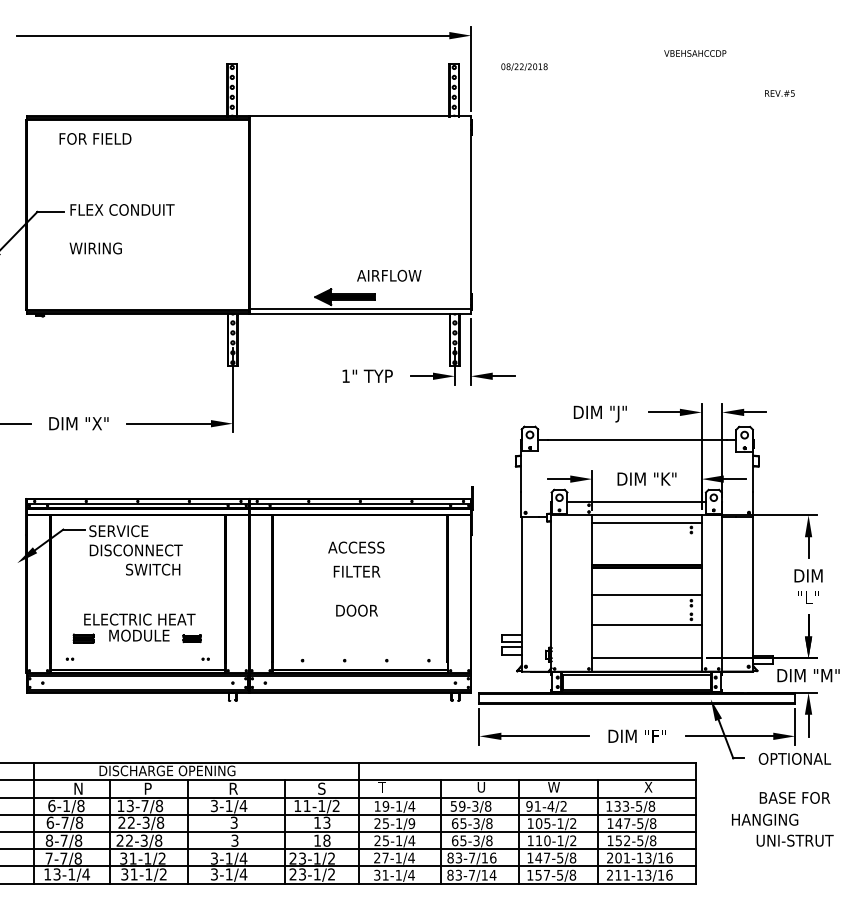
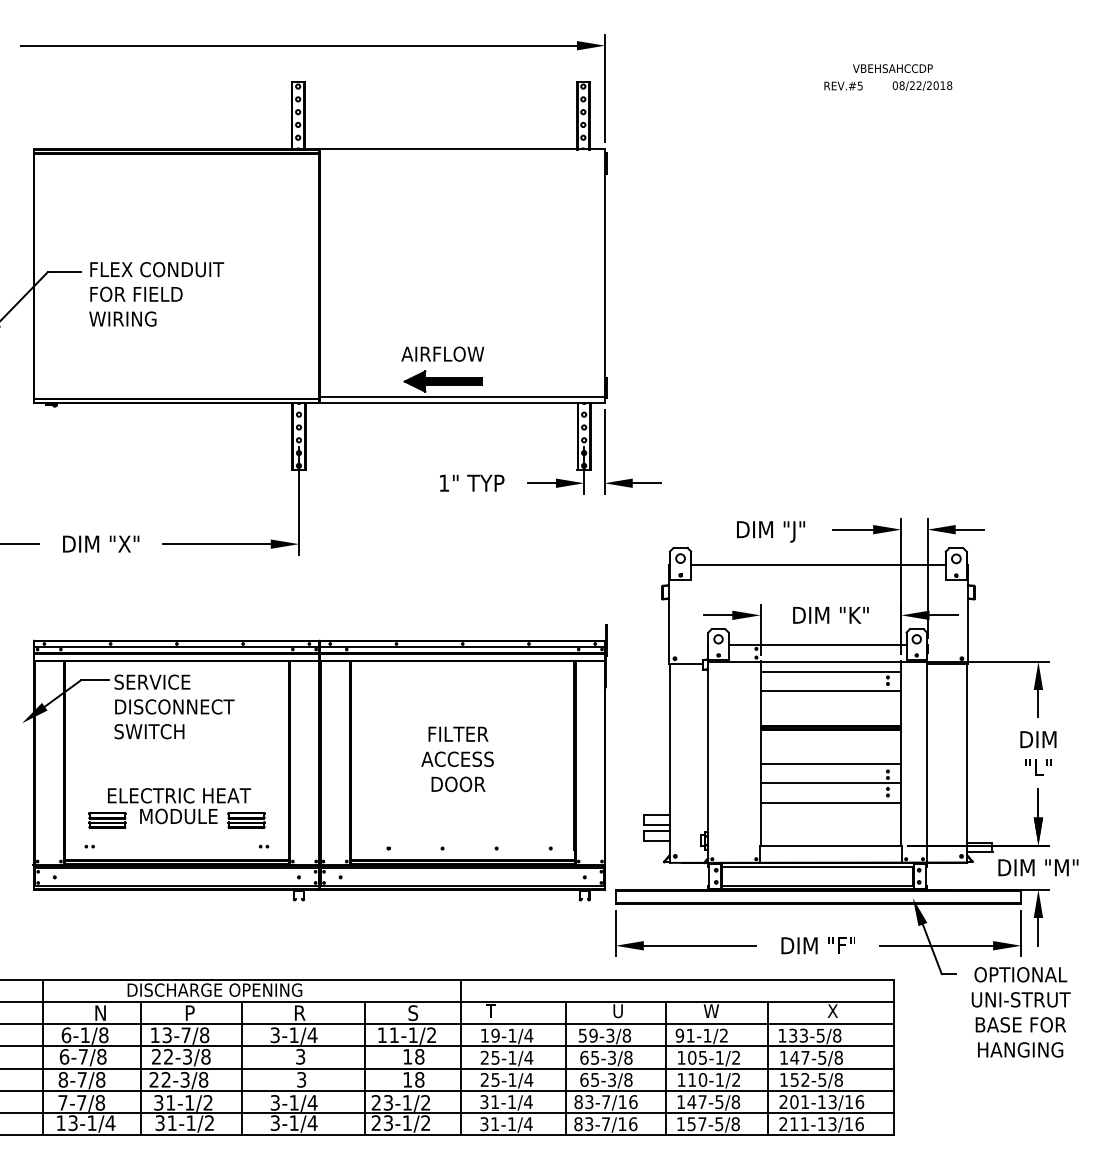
text: (524, 66) -> (922, 85), moved
text: (779, 93) -> (843, 85), moved
text: (95, 138) -> (136, 293), moved
text: (389, 275) -> (442, 353), moved
line: (646, 538) -> (830, 691), added
text: (356, 546) -> (457, 758), moved
text: (153, 569) -> (149, 731), moved
line: (646, 610) -> (830, 783), added
part: (83, 638) -> (107, 820), size x1.43
part: (192, 638) -> (246, 820), size x1.67
text: (550, 806) -> (707, 1035), 91-4/2 -> 91-1/2
text: (765, 819) -> (1020, 1049), moved
text: (326, 822) -> (419, 1056), 13 -> 18
text: (411, 823) -> (528, 1057), 25-1/9 -> 25-1/4
text: (794, 840) -> (1020, 999), moved
text: (381, 858) -> (489, 1102), 27-1/4 -> 31-1/4
text: (492, 875) -> (632, 1124), 83-7/14 -> 83-7/16

